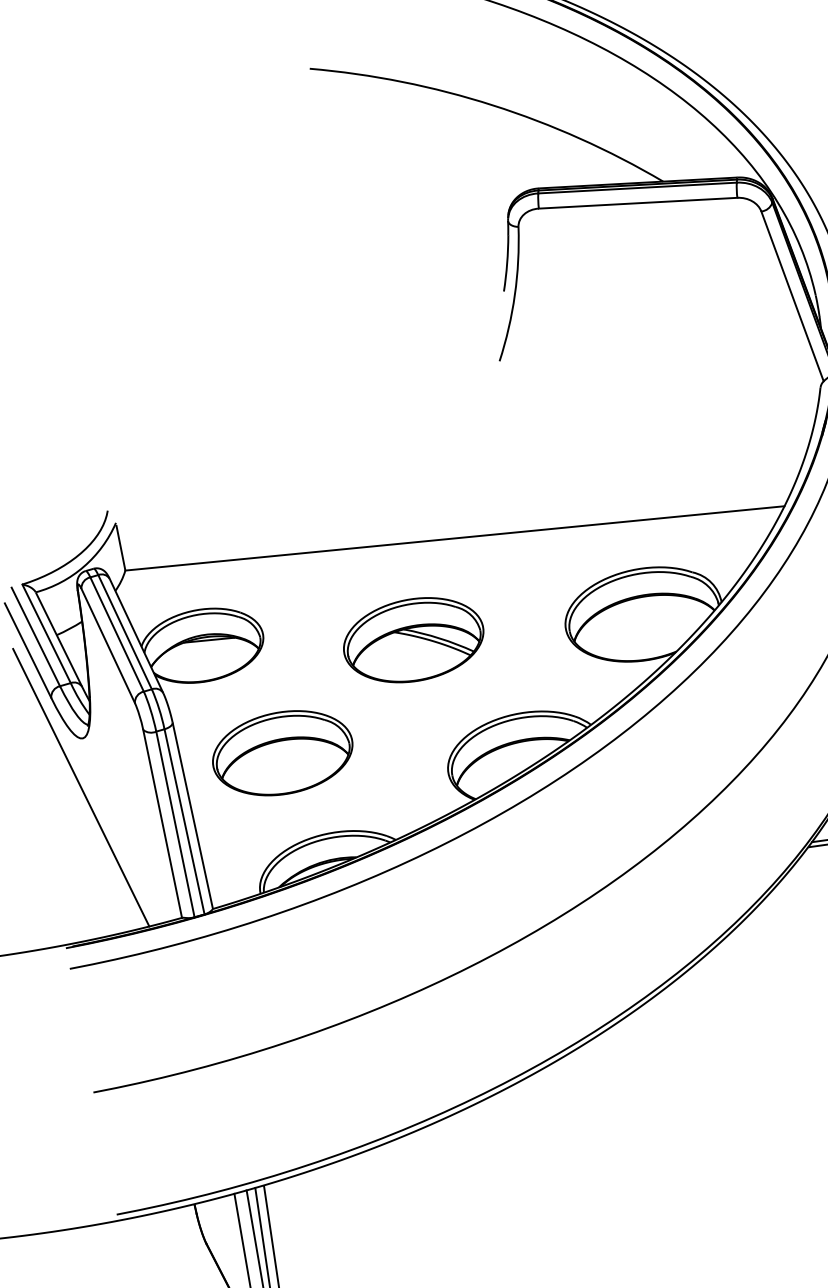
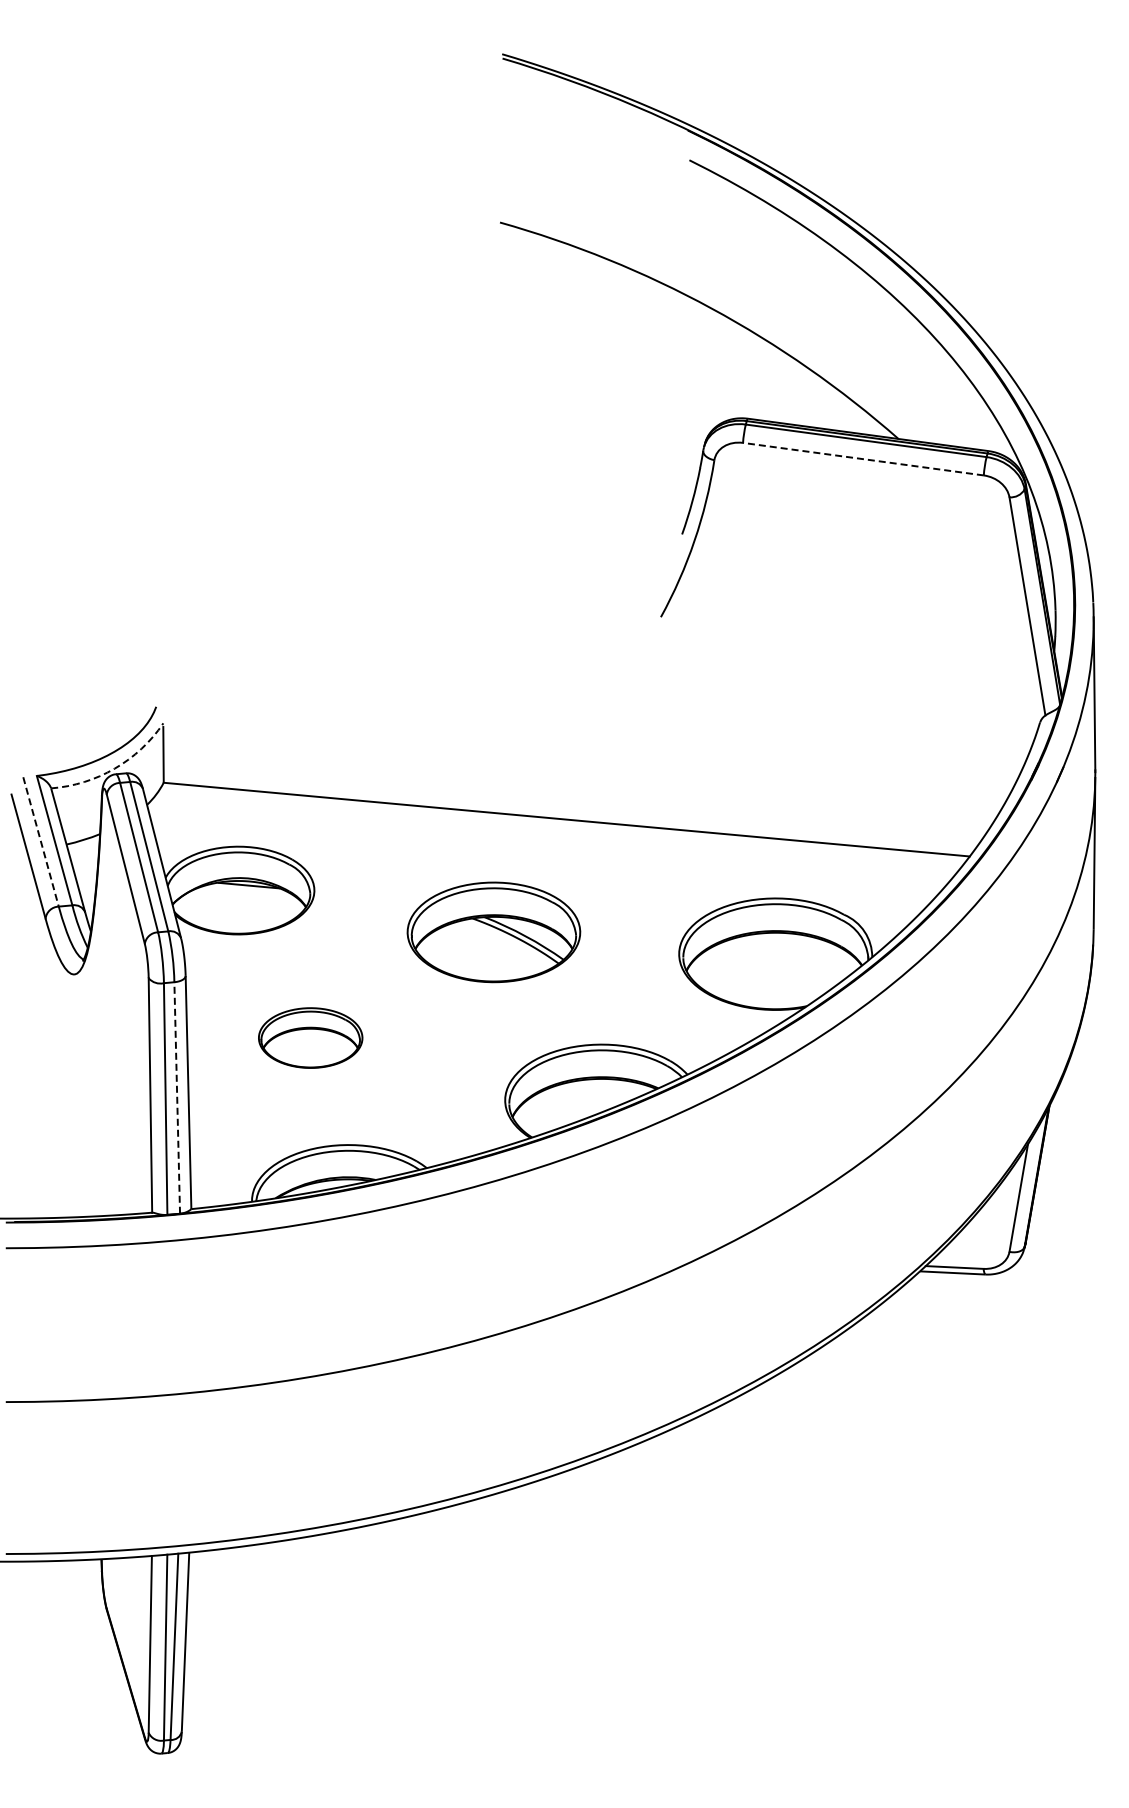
line: (637, 203) -> (862, 459), solid -> dashed
arc: (83, 566) -> (114, 768), solid -> dashed
line: (36, 637) -> (41, 842), solid -> dashed
part: (282, 752) -> (310, 1037), size x0.6
line: (81, 787) -> (61, 1033), removed
line: (184, 822) -> (177, 1098), solid -> dashed

